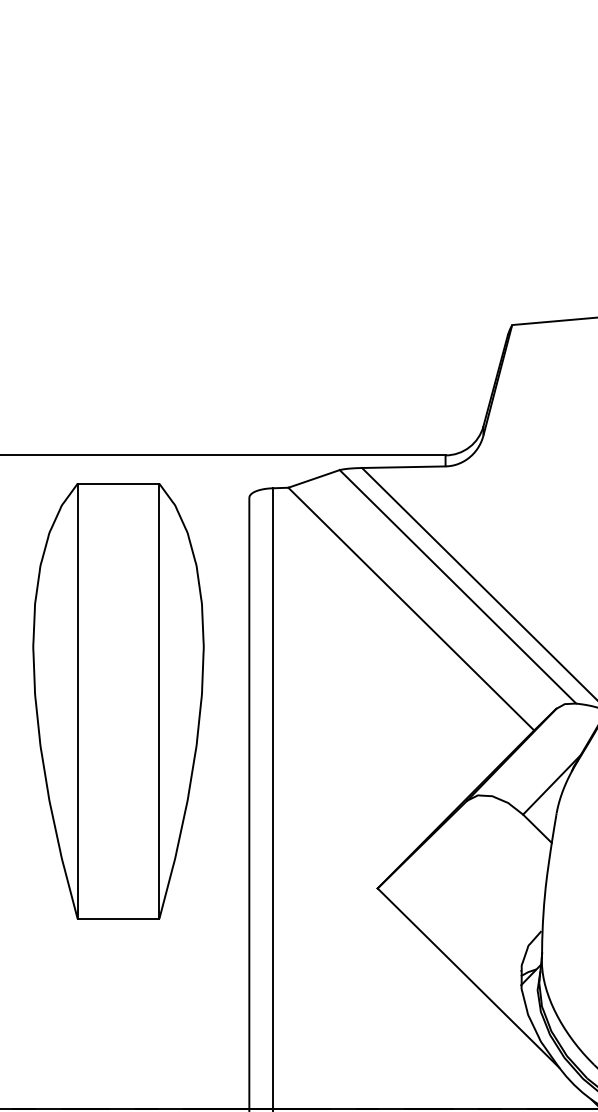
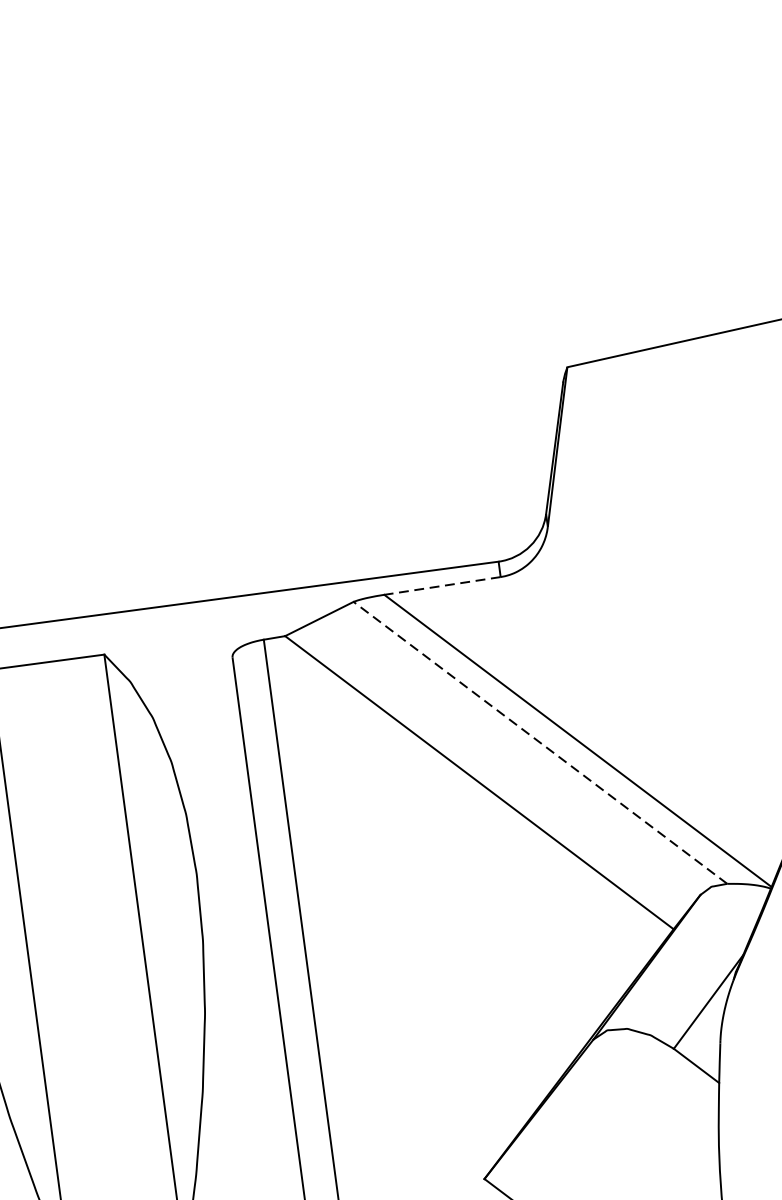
line: (403, 467) -> (442, 586), solid -> dashed
line: (457, 586) -> (539, 742), solid -> dashed

